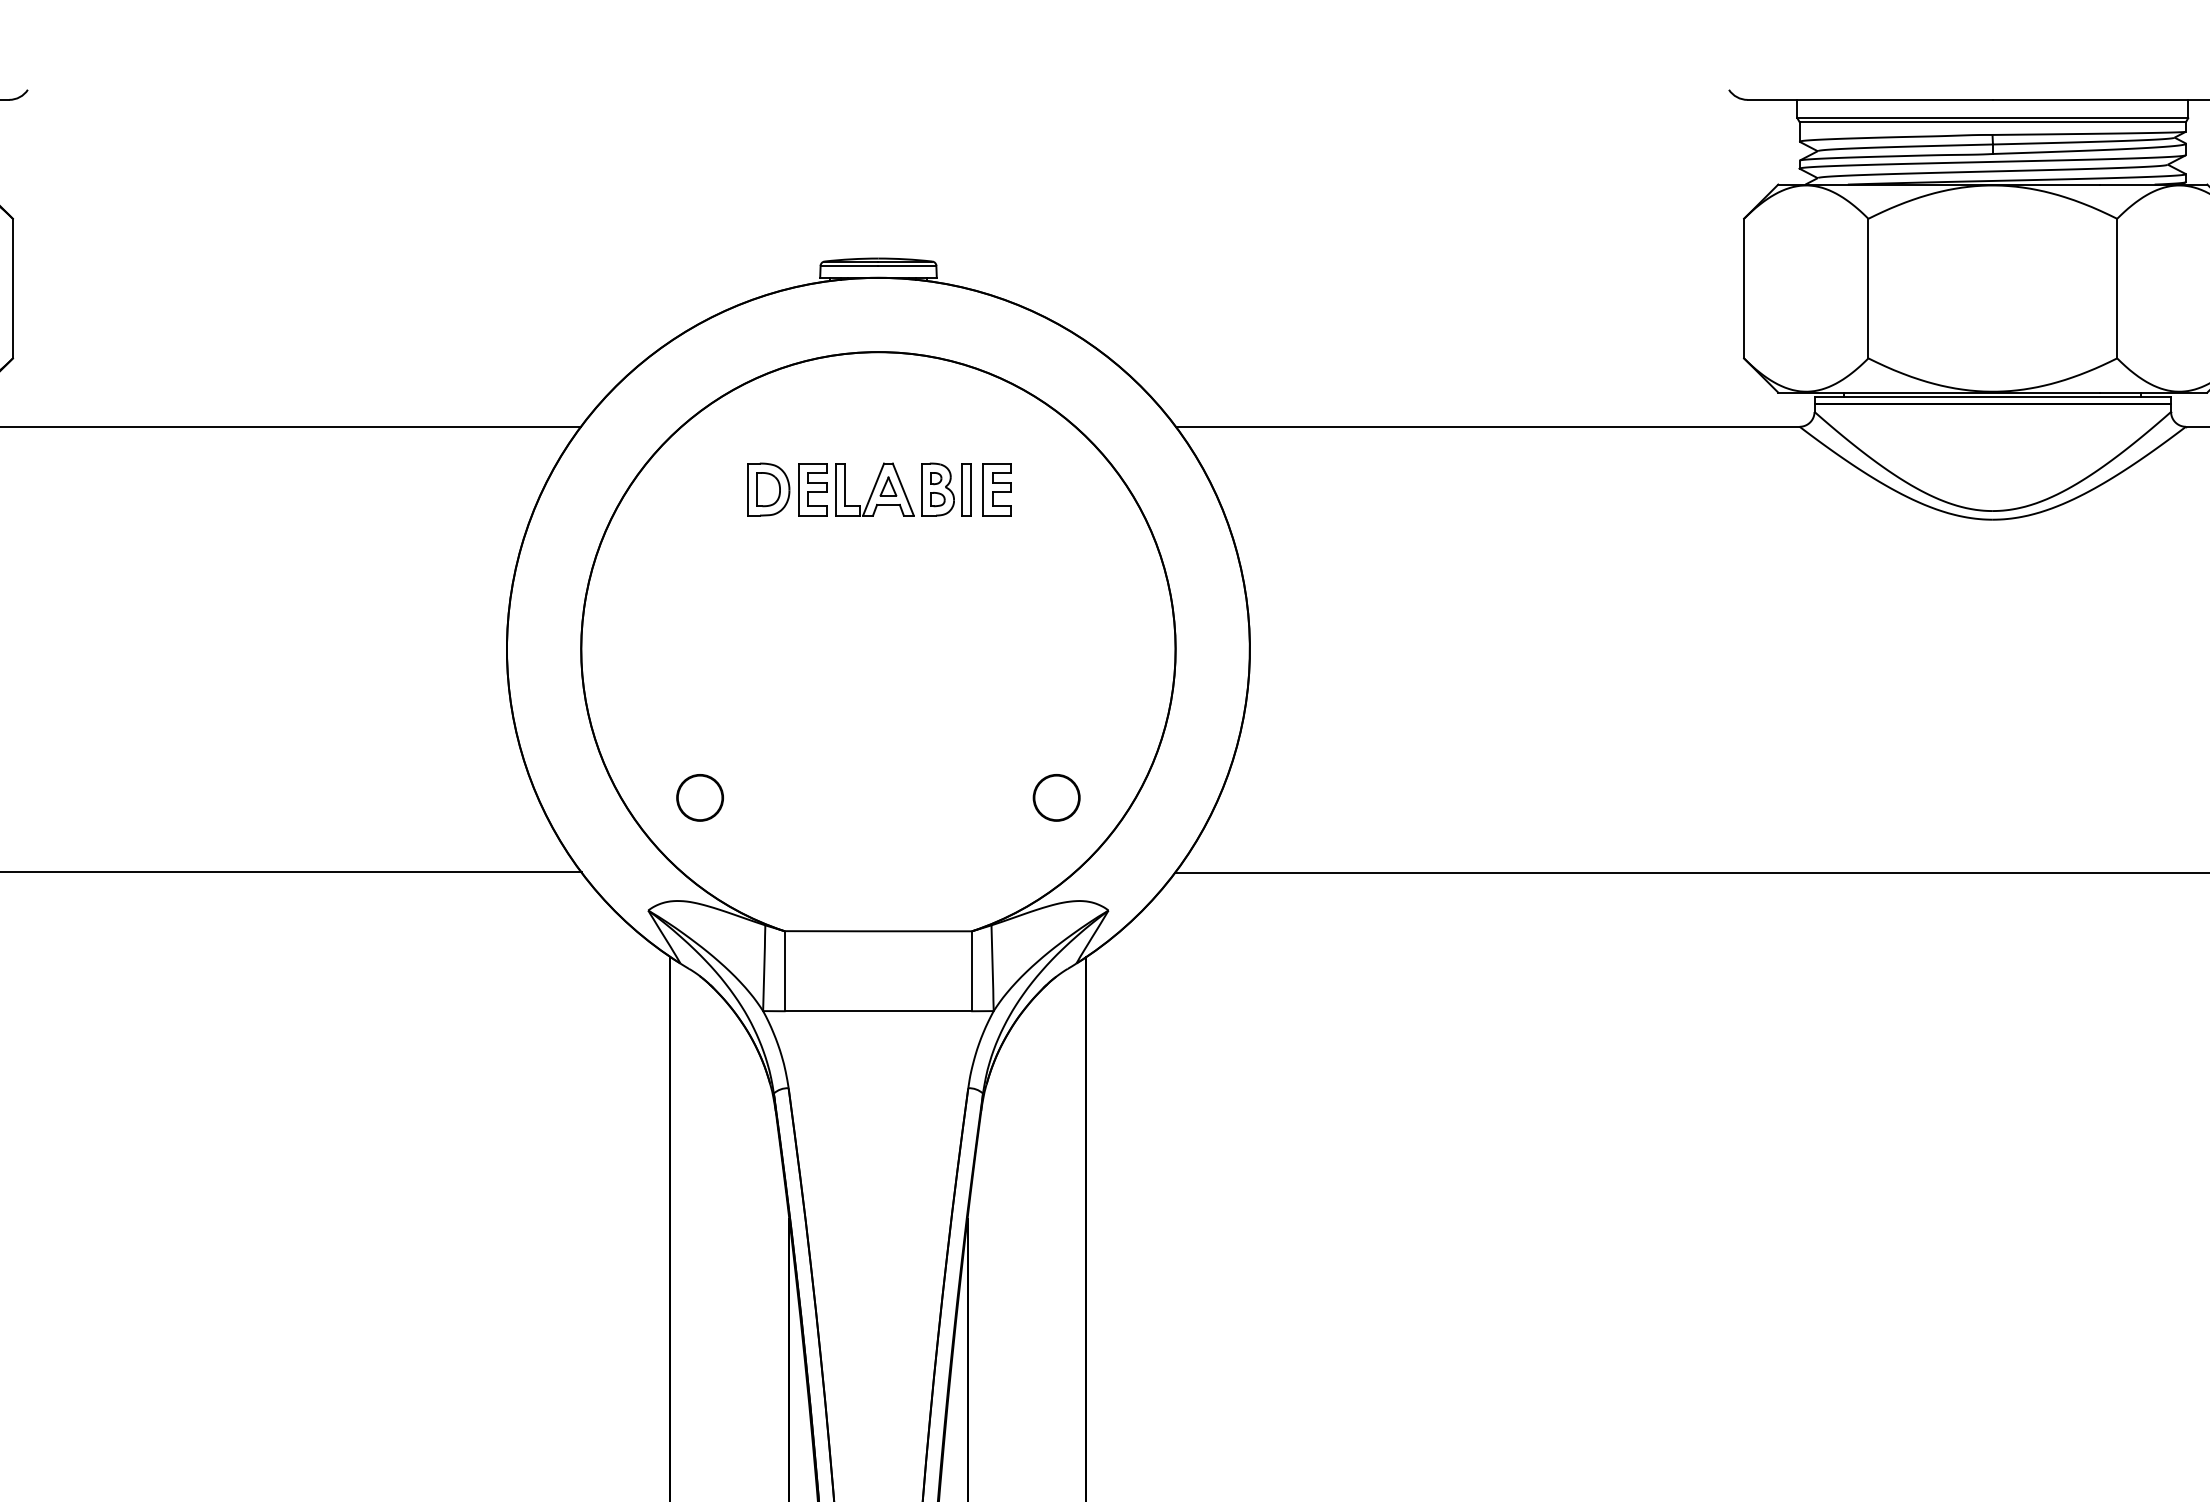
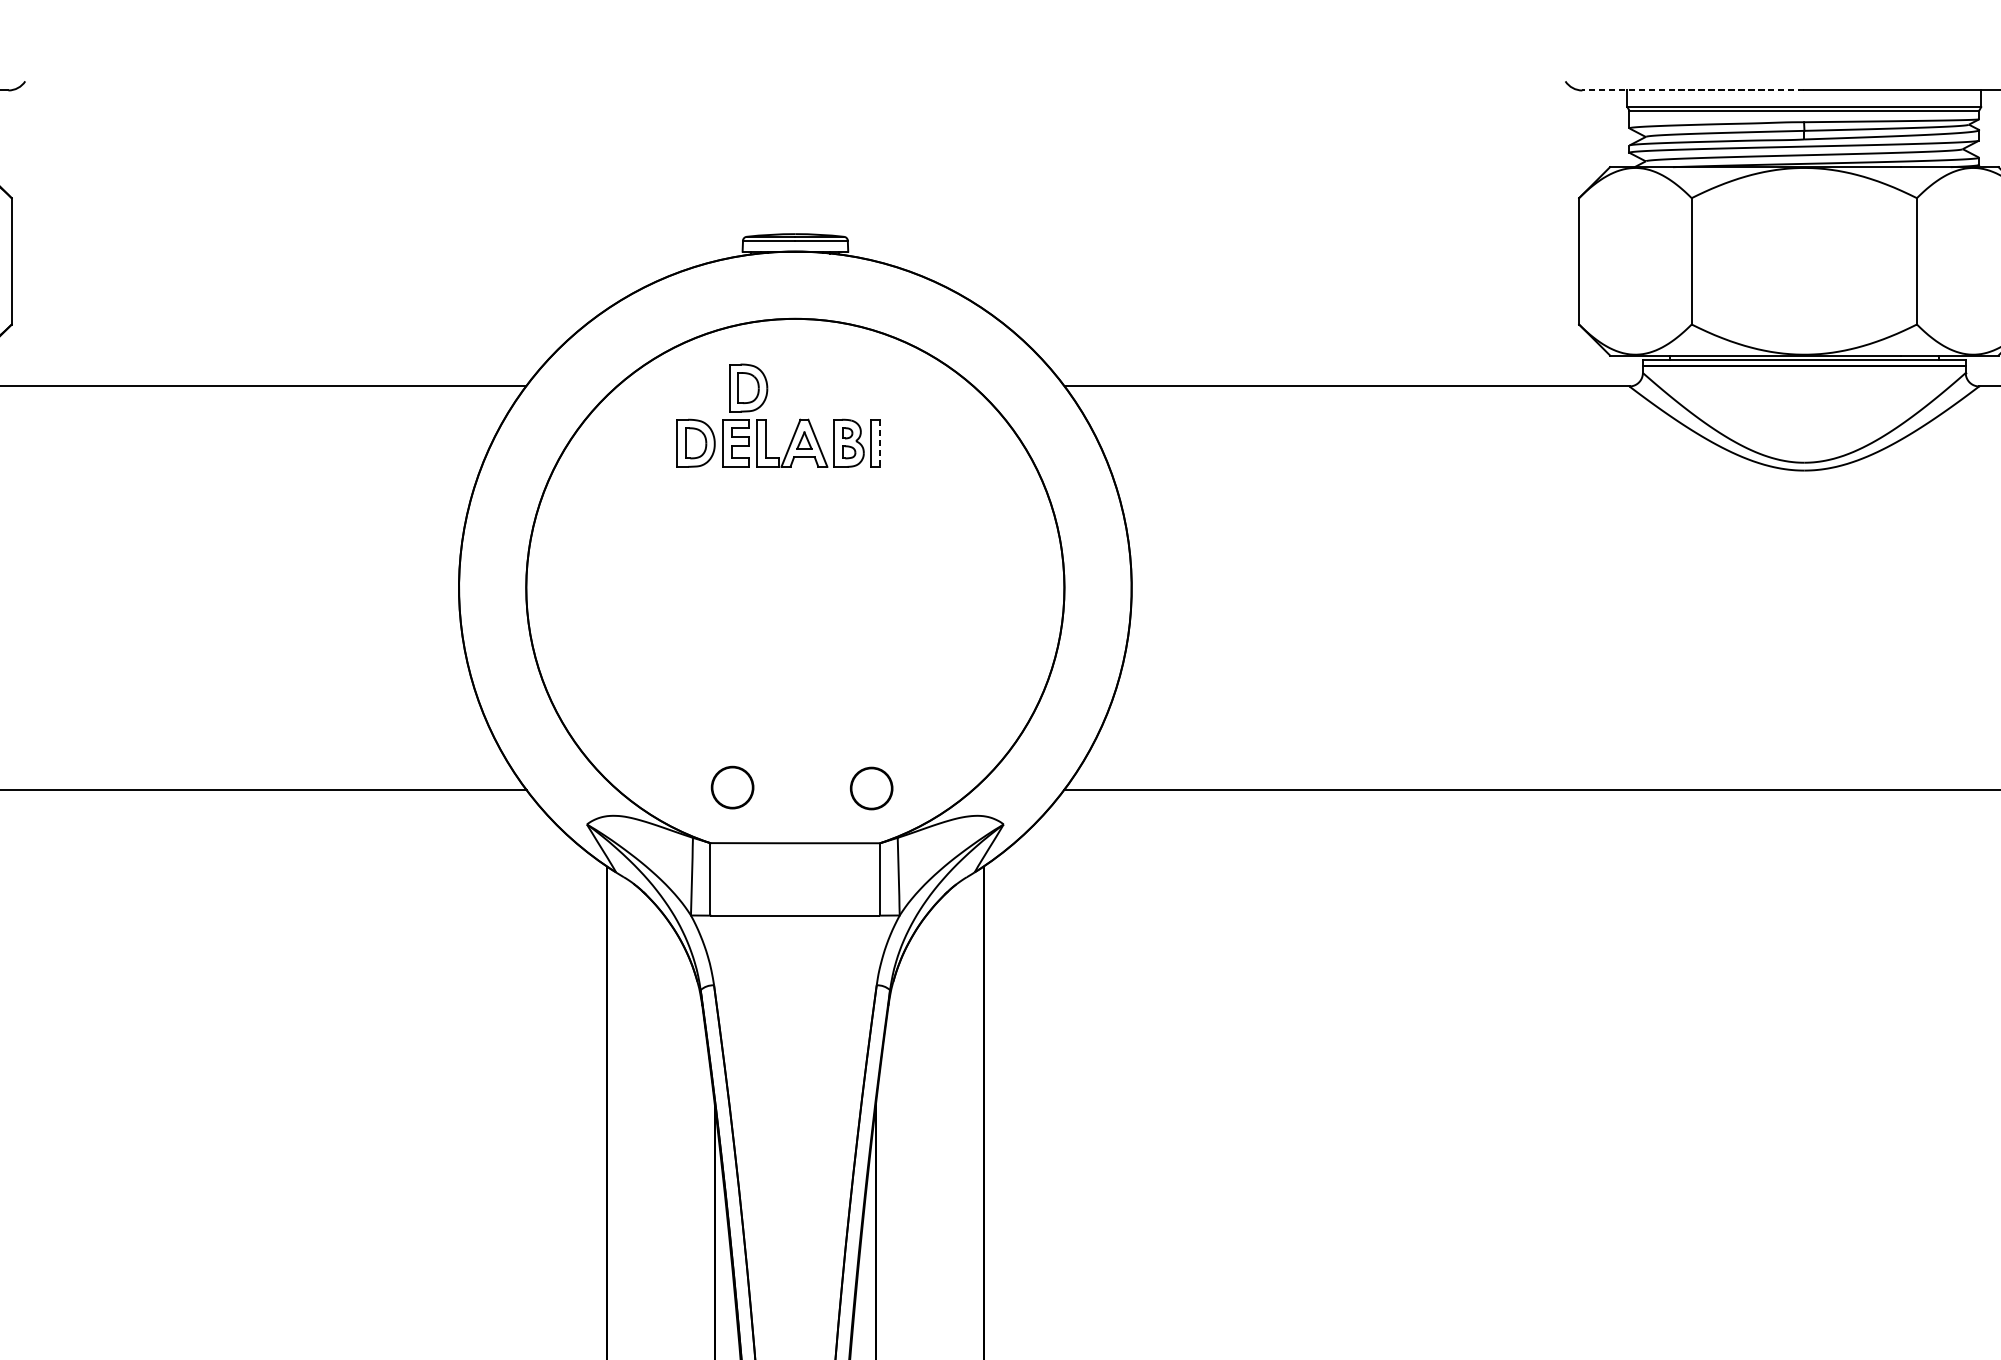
line: (1870, 99) -> (1693, 90), solid -> dashed
part: (826, 428) -> (748, 388), added
part: (996, 489) -> (902, 443), removed
line: (971, 490) -> (879, 444), solid -> dashed
circle: (699, 797) -> (732, 787), moved
circle: (1056, 797) -> (871, 788), moved

